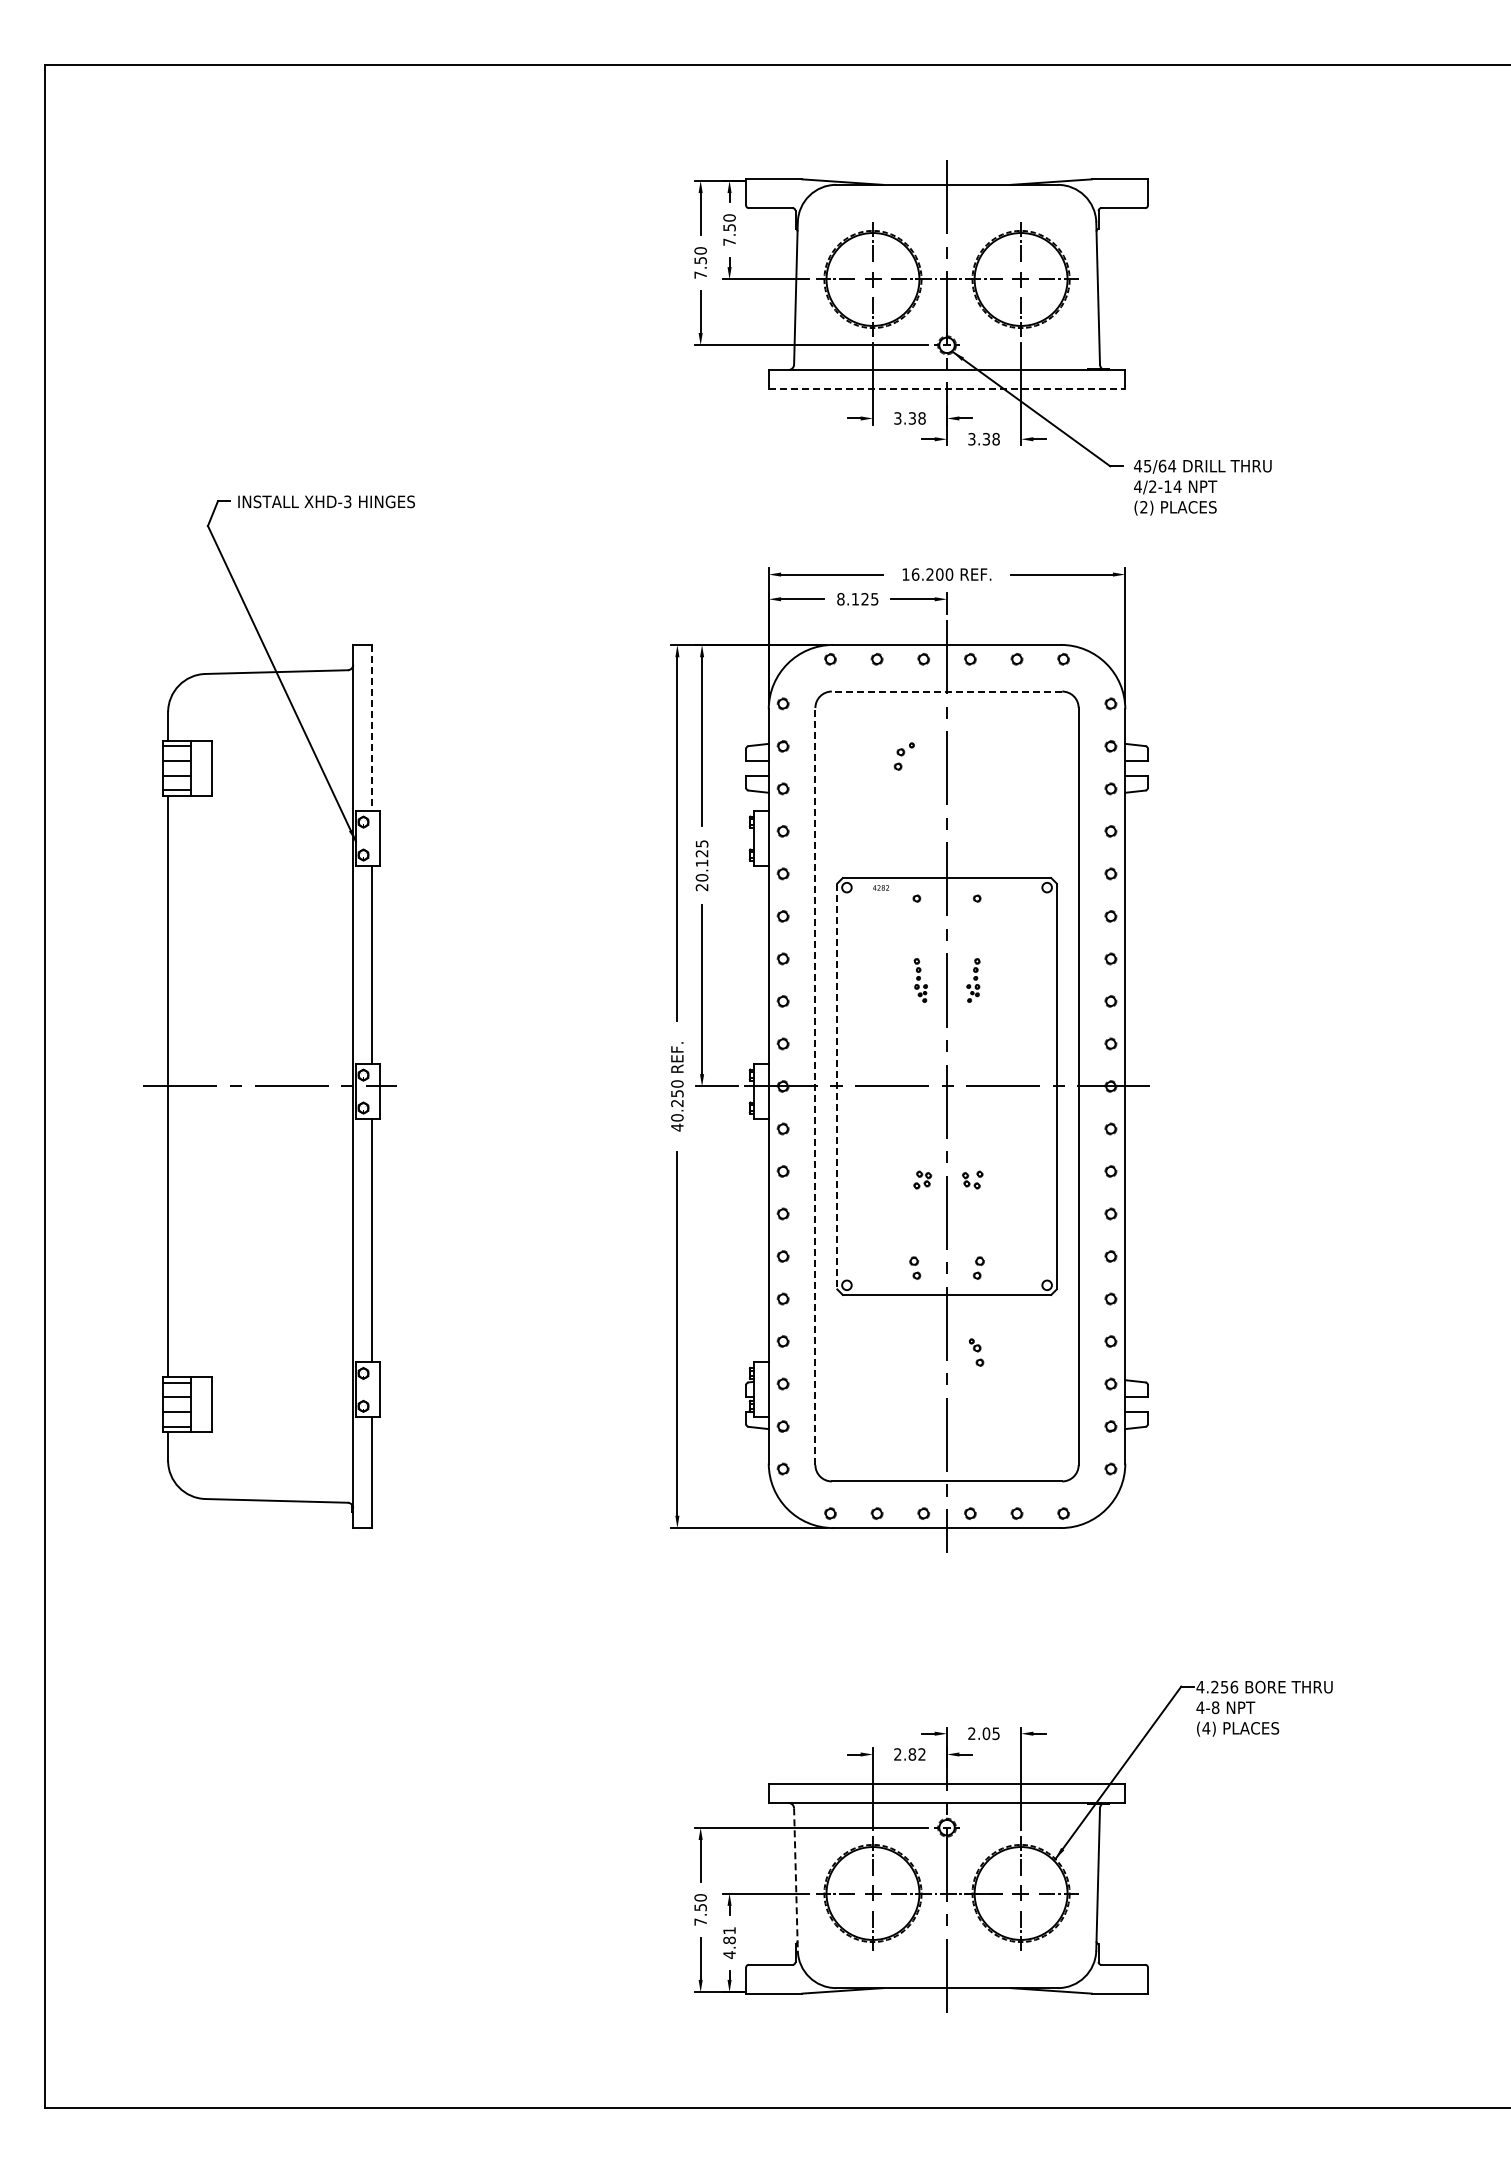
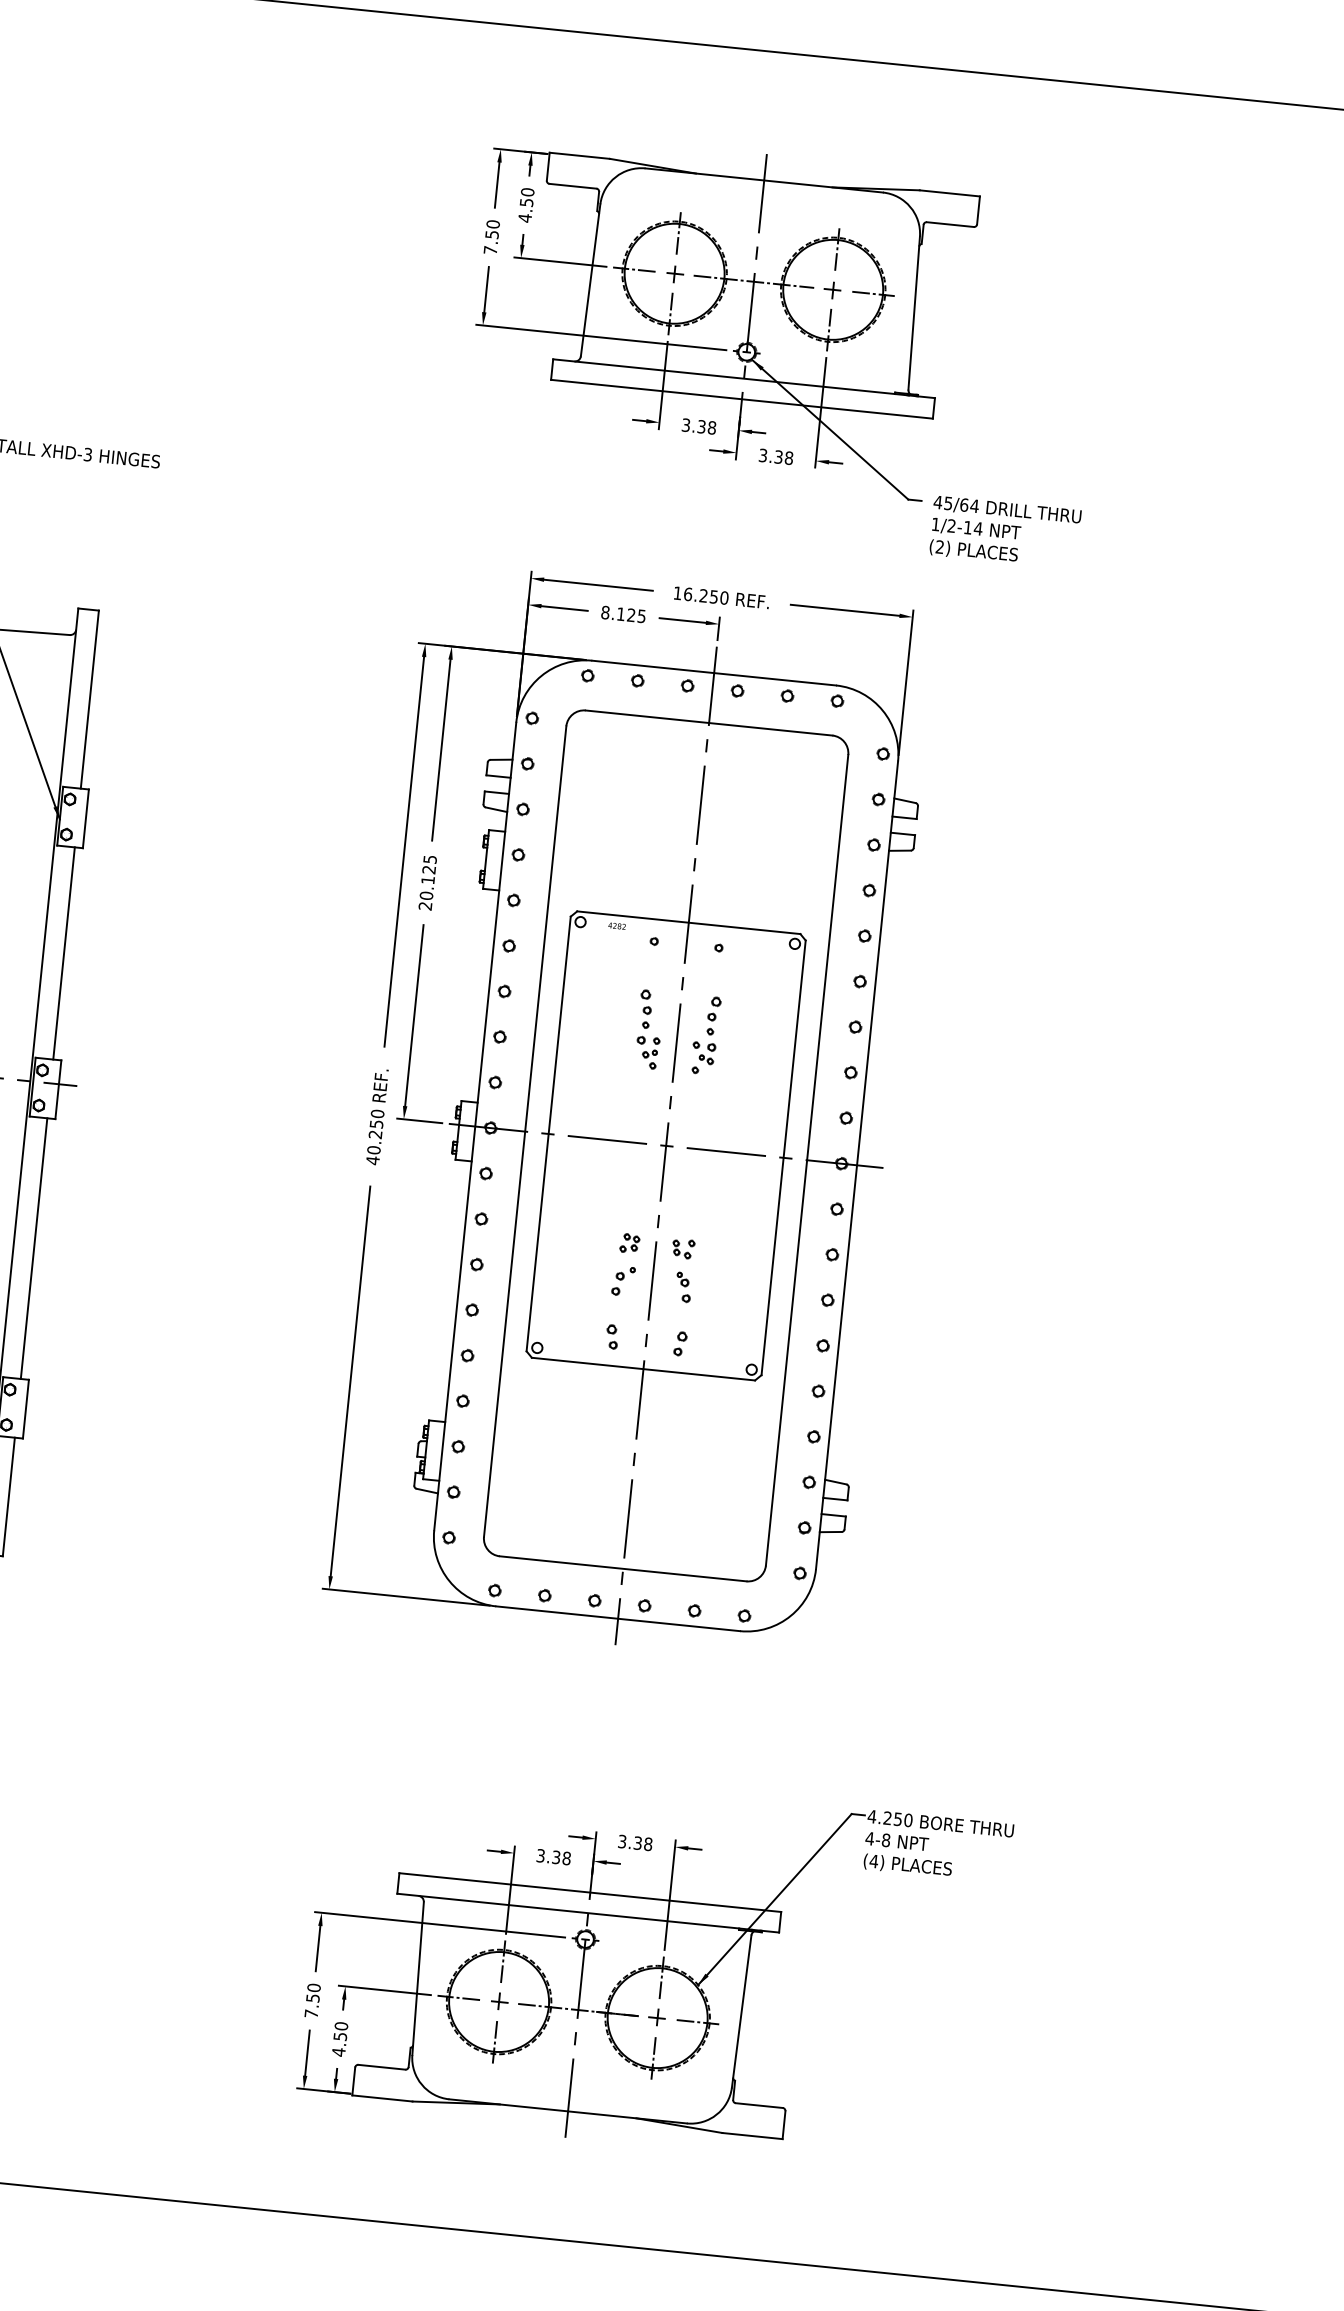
text: (729, 242) -> (525, 218), 7.50 -> 4.50
line: (947, 389) -> (742, 399), dashed -> solid
text: (1137, 486) -> (935, 524), 4/2-14 -> 1/2-14
text: (939, 574) -> (713, 596), 16.200 -> 16.250
line: (946, 691) -> (708, 722), dashed -> solid
line: (372, 728) -> (89, 700), dashed -> solid
part: (903, 756) -> (622, 1281), moved
part: (920, 980) -> (649, 1029), size x1.67
part: (973, 980) -> (706, 1035), size x1.67
line: (815, 1085) -> (525, 1130), dashed -> solid
line: (837, 1086) -> (548, 1134), dashed -> solid
part: (976, 1352) -> (683, 1287), moved
text: (1234, 1686) -> (908, 1819), 4.256 -> 4.250
text: (983, 1733) -> (634, 1842), 2.05 -> 3.38
text: (909, 1754) -> (553, 1857), 2.82 -> 3.38
line: (795, 1880) -> (417, 1979), dashed -> solid
text: (729, 1935) -> (340, 2031), 4.81 -> 4.50

